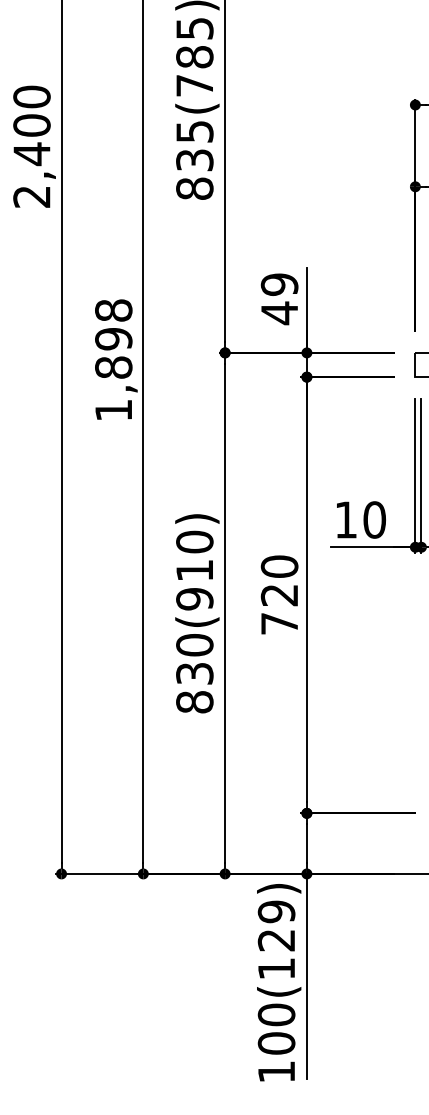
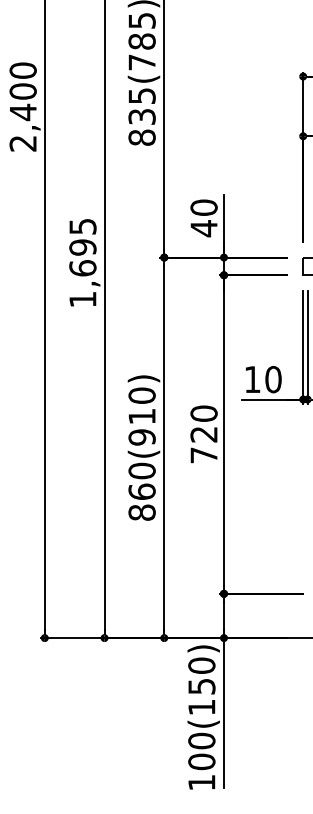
text: (278, 284) -> (203, 207), 49 -> 40
text: (113, 339) -> (82, 247), 1,898 -> 1,695
text: (193, 673) -> (141, 491), 830(910) -> 860(910)
text: (276, 925) -> (201, 675), 100(129) -> 100(150)

